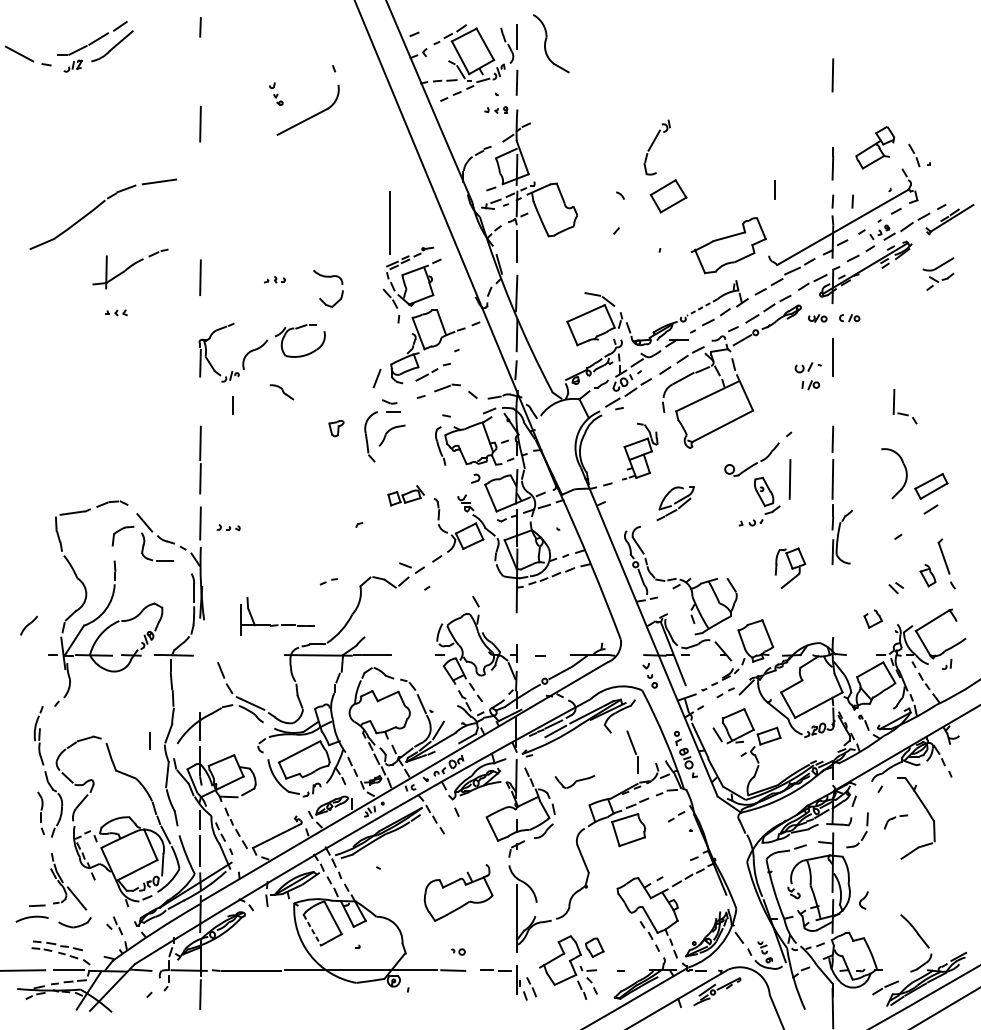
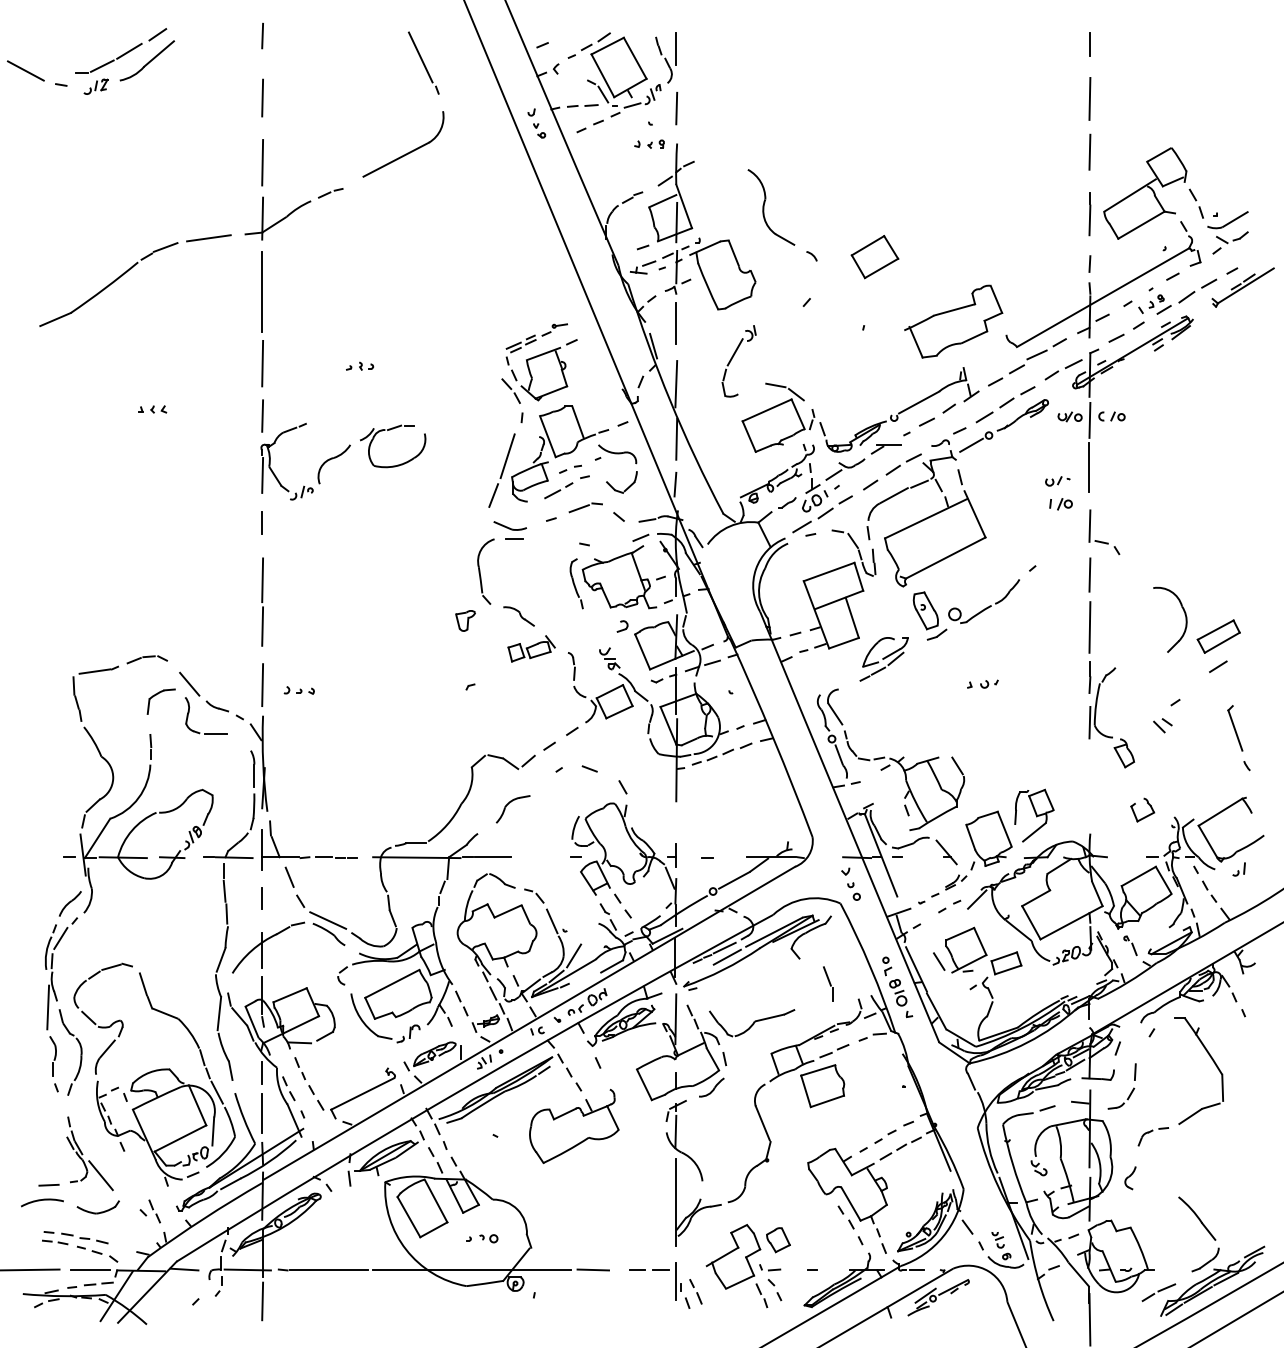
line: (321, 43) -> (420, 57), added
part: (545, 43) -> (764, 207), moved
line: (200, 74) -> (262, 97), added
part: (276, 94) -> (536, 123), moved
line: (832, 115) -> (1089, 151), added
part: (652, 146) -> (732, 359), moved
part: (875, 147) -> (1145, 193), size x1.67
line: (774, 190) -> (1089, 44), moved
line: (852, 201) -> (1115, 263), removed
line: (389, 222) -> (261, 291), moved
part: (130, 269) -> (293, 214), moved
part: (938, 273) -> (1227, 232), moved
part: (328, 277) -> (617, 454), moved
line: (702, 307) -> (919, 402), dashed -> solid
line: (200, 317) -> (262, 415), added
line: (832, 320) -> (1089, 419), added
line: (387, 348) -> (507, 456), added
part: (808, 367) -> (1057, 481), size x0.71
part: (281, 392) -> (518, 616), moved
part: (389, 401) -> (509, 525), size x1.67
line: (232, 405) -> (261, 522), moved
part: (904, 413) -> (1103, 541), moved
part: (336, 428) -> (465, 620), moved
part: (386, 434) -> (506, 807), moved
part: (639, 451) -> (837, 590), size x1.67
line: (789, 479) -> (1033, 627), removed
part: (766, 495) -> (929, 615), moved
line: (405, 565) -> (589, 768), moved
part: (790, 568) -> (1034, 815), moved
part: (928, 575) -> (1124, 753), moved
part: (328, 581) -> (570, 468), moved
part: (896, 588) -> (1162, 725), moved
part: (277, 624) -> (309, 856), moved
part: (29, 625) -> (70, 903), moved
line: (46, 716) -> (60, 937), added
line: (149, 740) -> (261, 898), moved
part: (633, 751) -> (828, 983), size x0.62
line: (36, 769) -> (48, 1007), added
part: (574, 782) -> (752, 1023), size x1.67
part: (676, 816) -> (885, 1136), moved
part: (895, 821) -> (1152, 1136), moved
line: (516, 864) -> (675, 1131), added
part: (458, 892) -> (574, 1125), moved
line: (312, 930) -> (409, 1217), dashed -> solid
part: (458, 951) -> (488, 1238), moved

